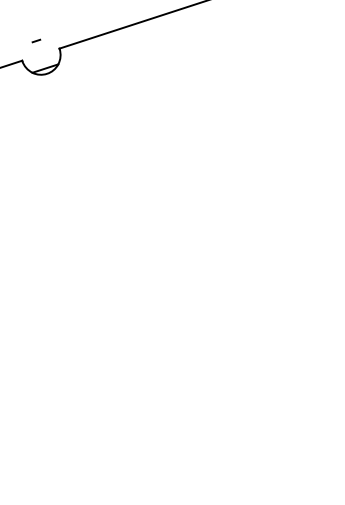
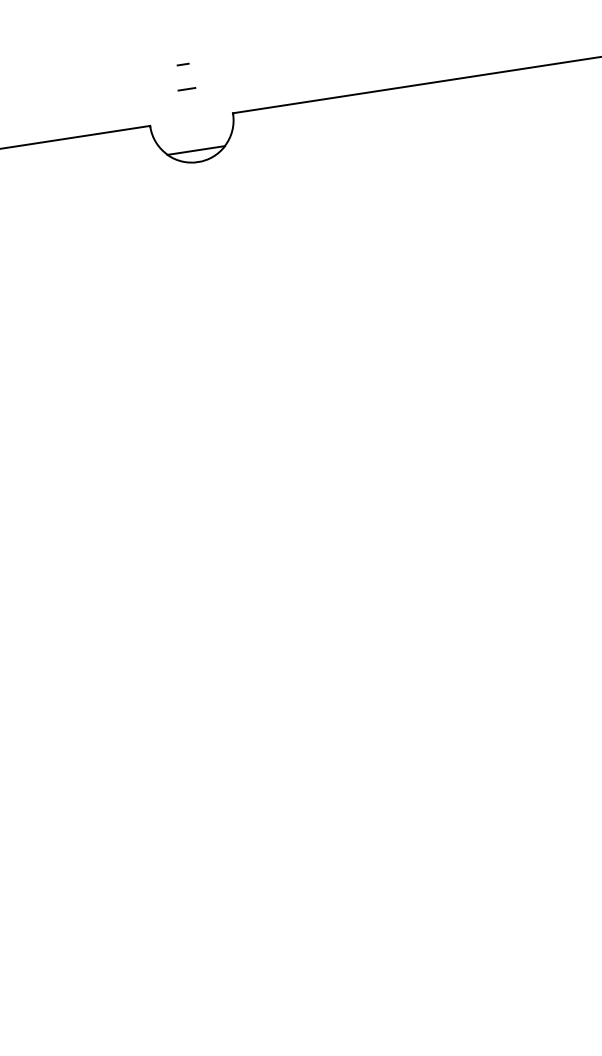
line: (32, 29) -> (182, 63), added

